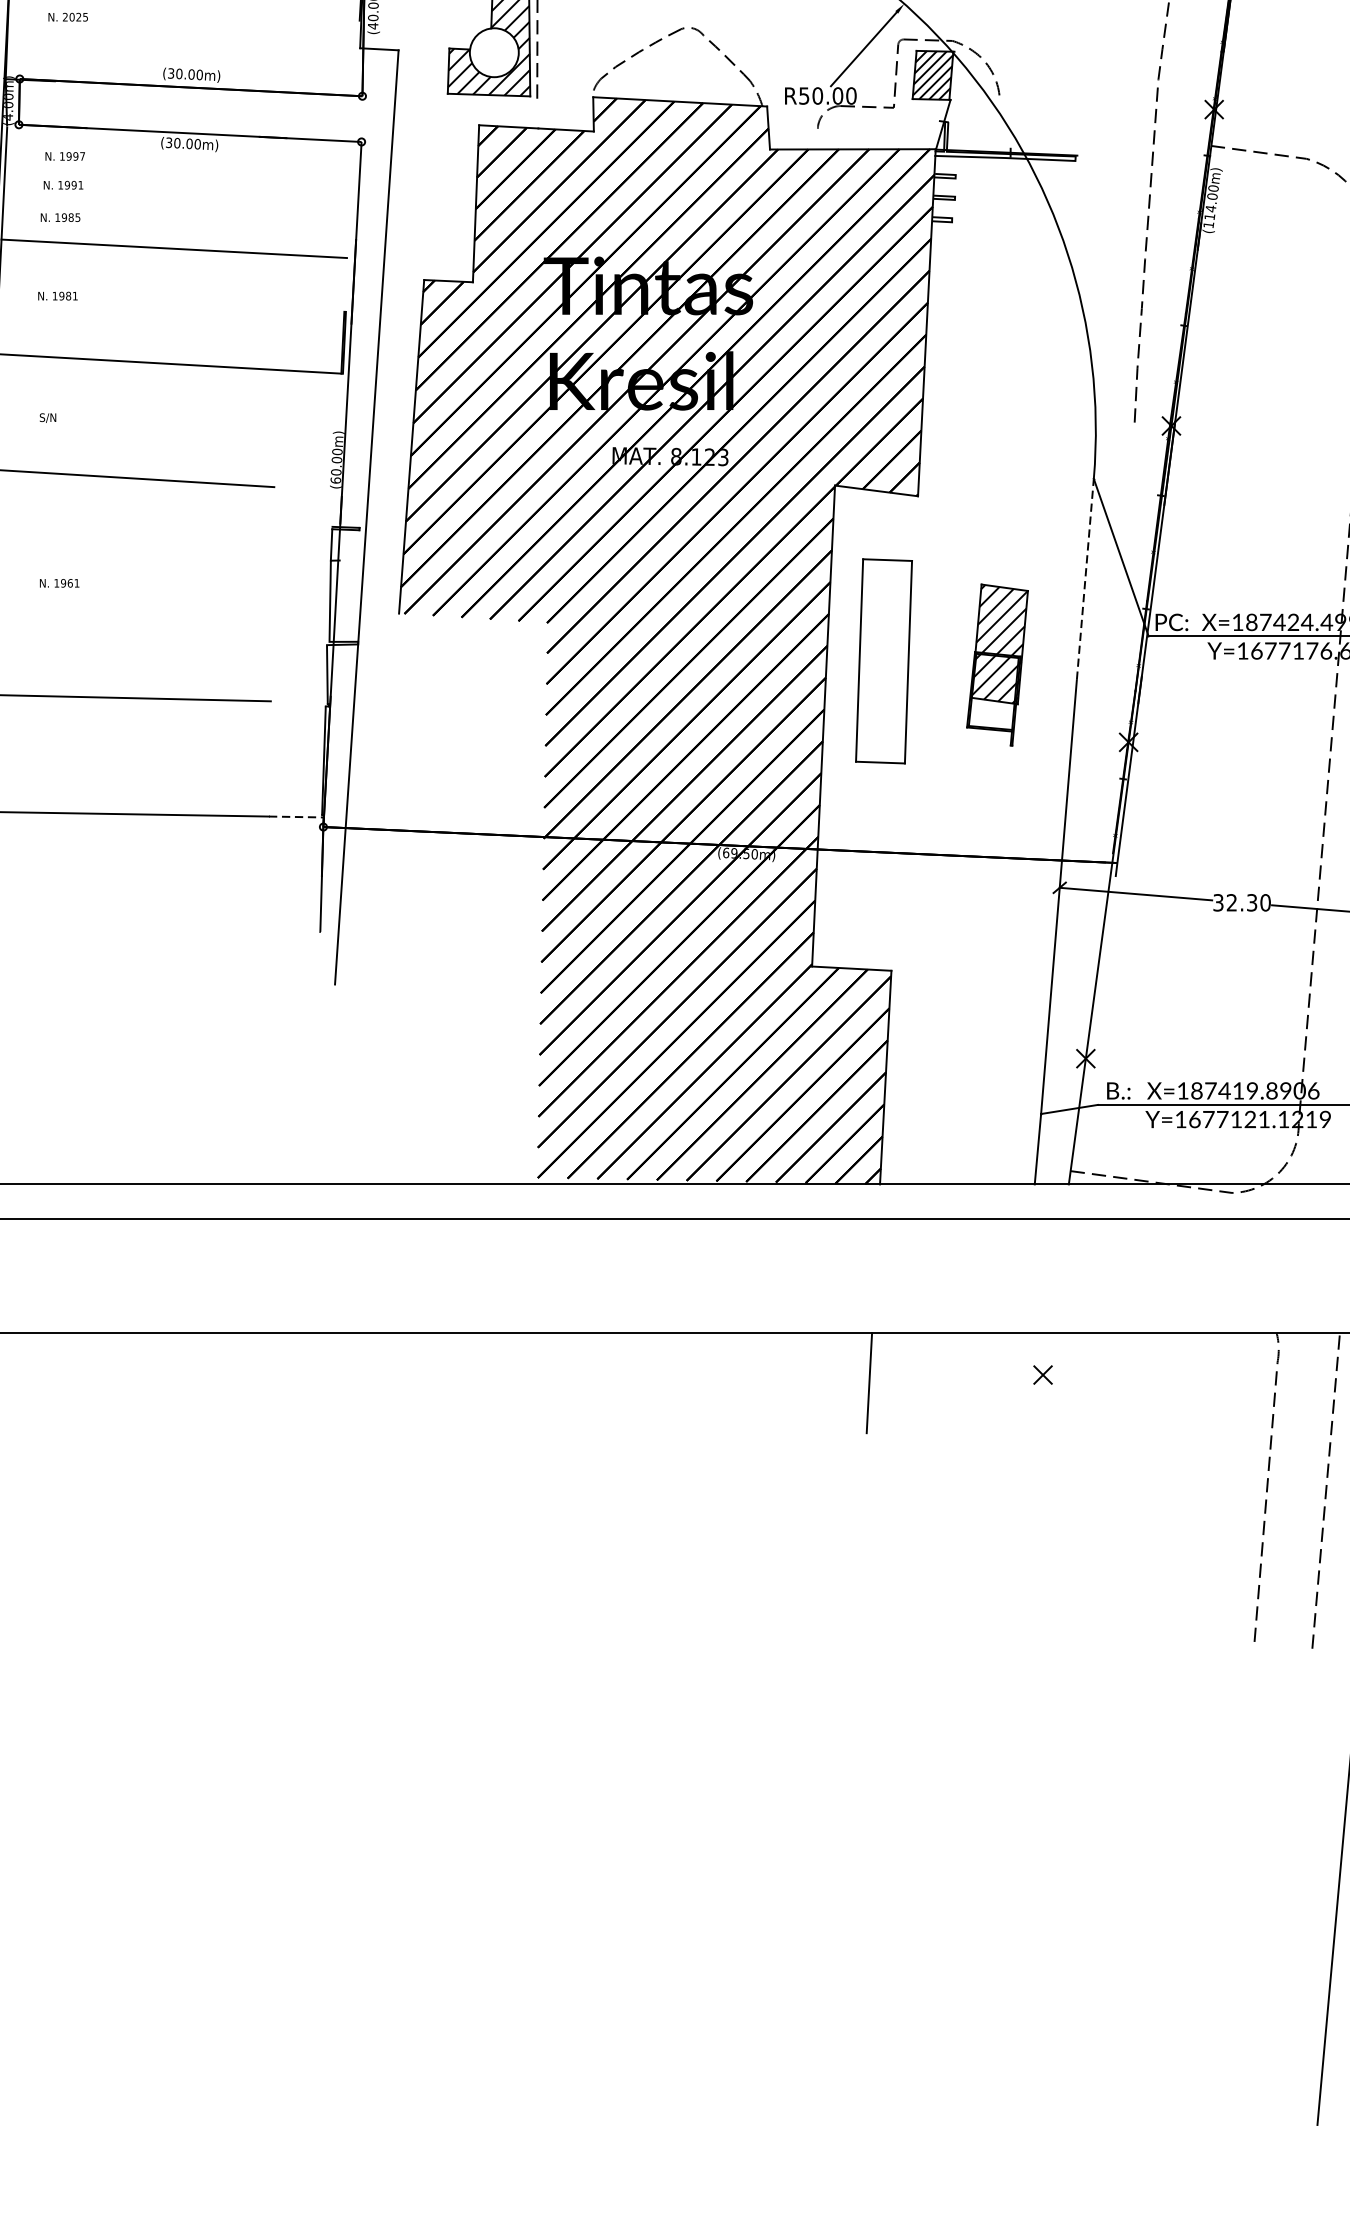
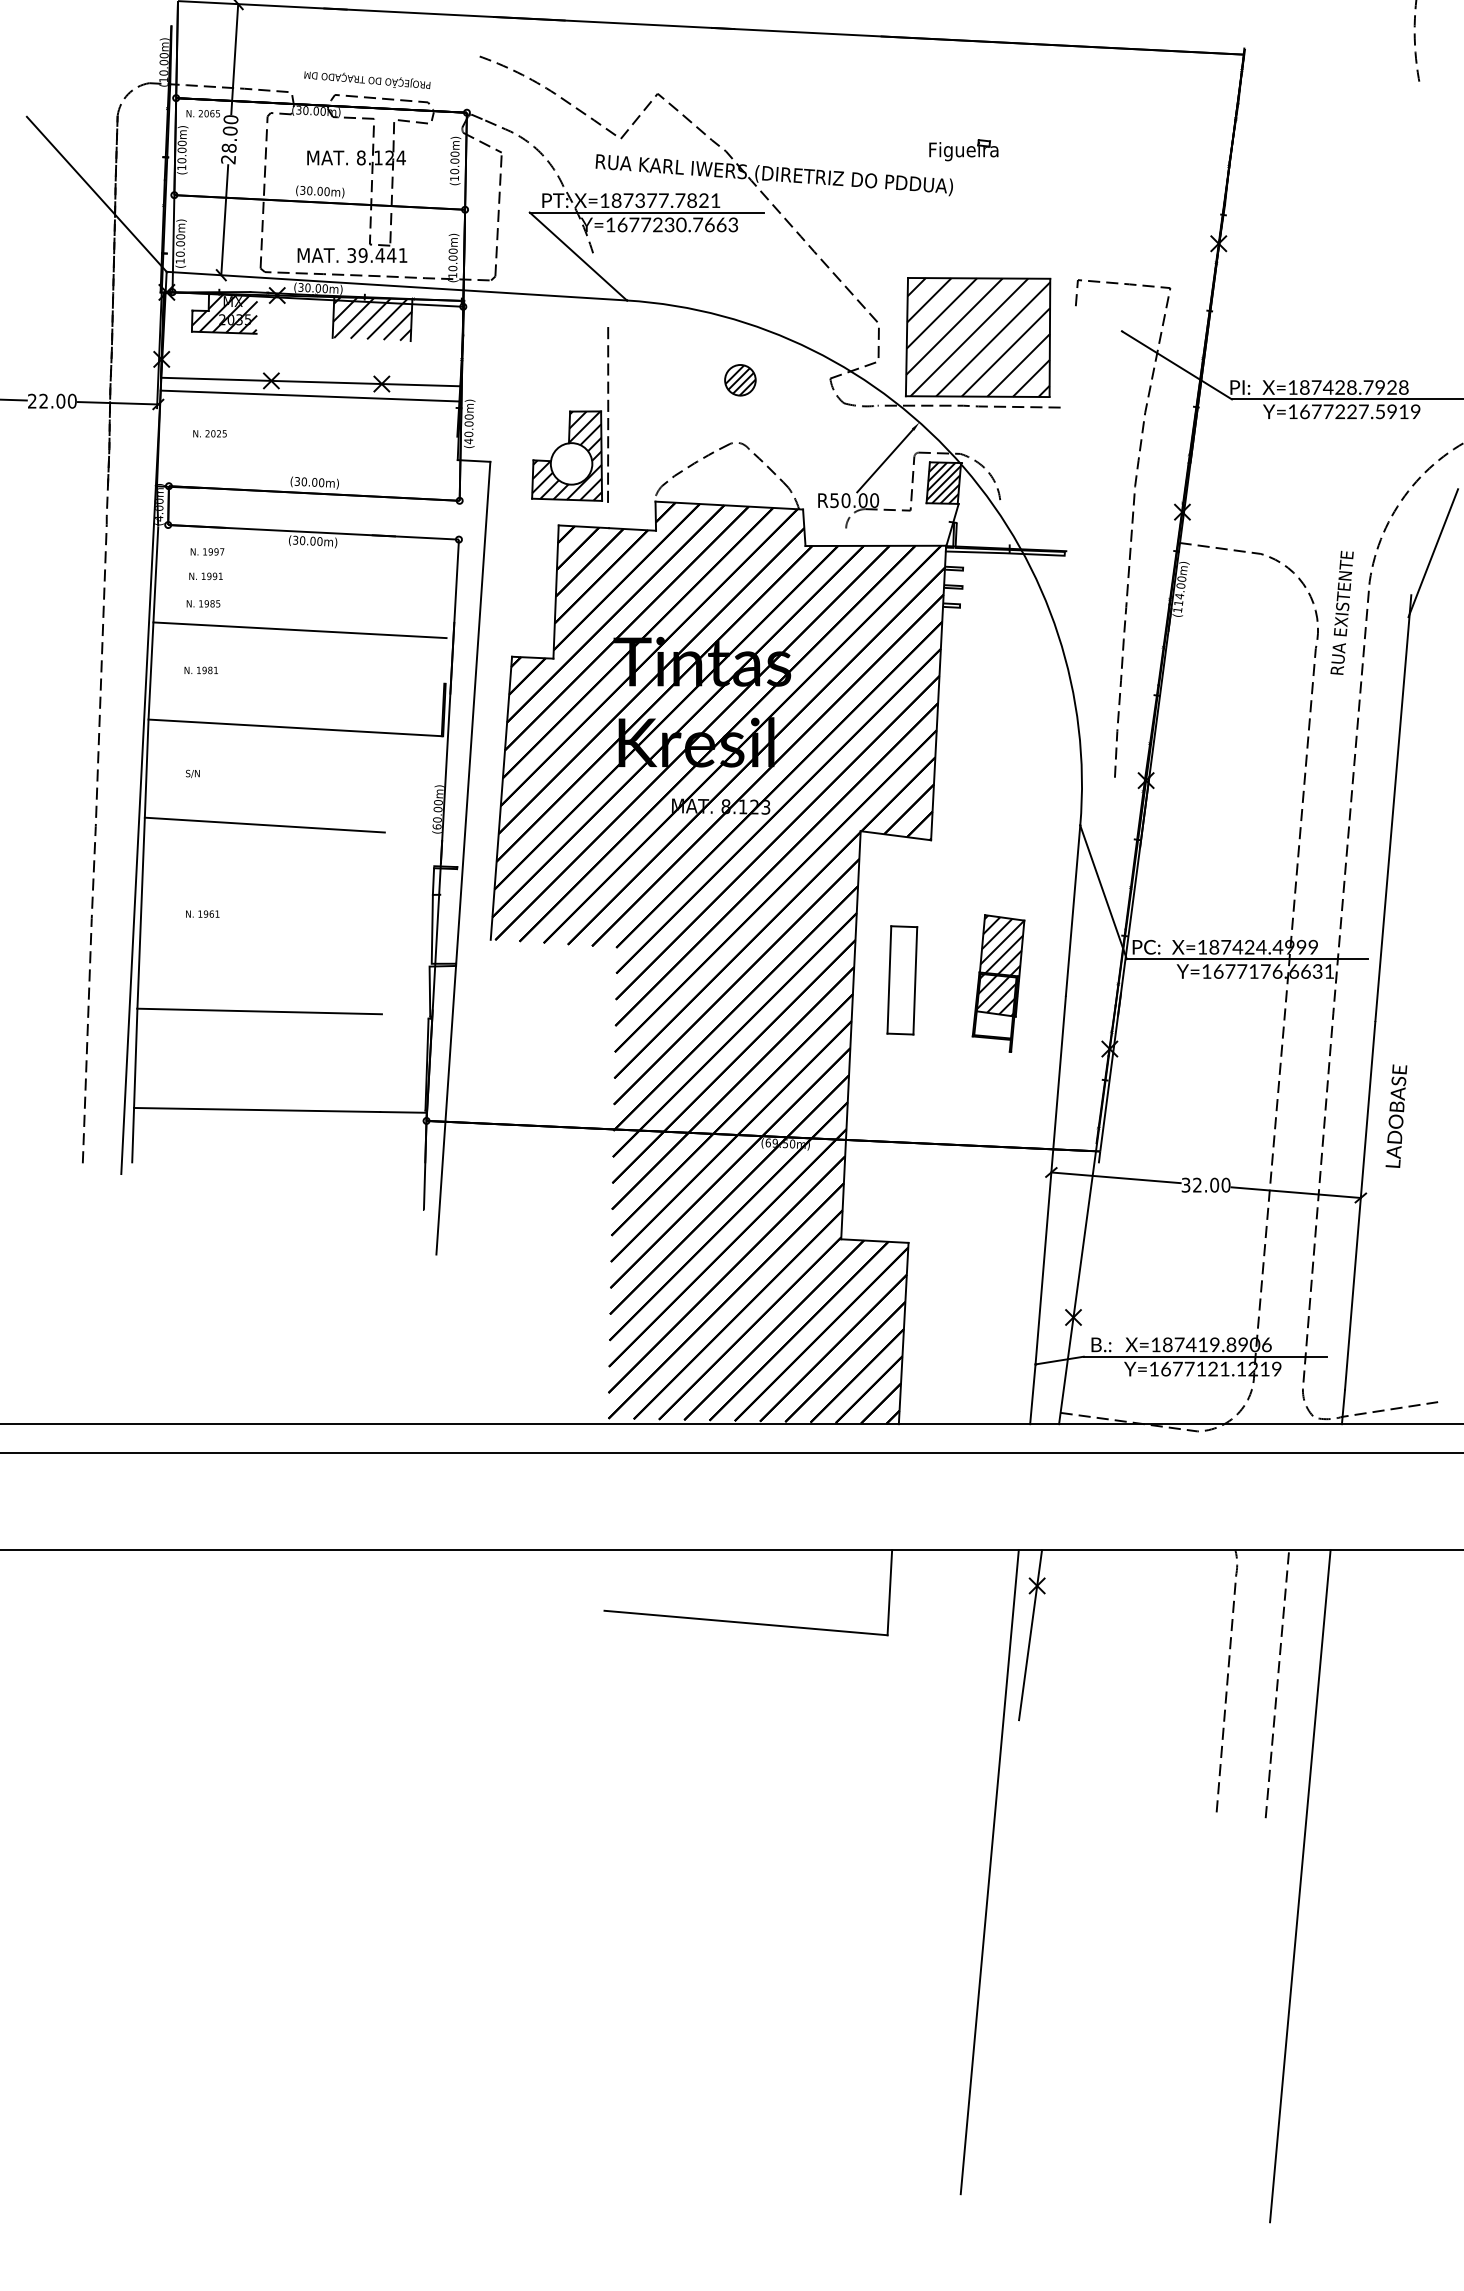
line: (1085, 579) -> (1073, 910), dashed -> solid
part: (884, 661) -> (902, 980), size x0.62
line: (297, 817) -> (404, 1112), dashed -> solid
text: (1252, 901) -> (1214, 1184), 32.30 -> 32.00
line: (699, 1418) -> (745, 1622), added
line: (1035, 1433) -> (1030, 1635), added
line: (986, 1712) -> (989, 1872), added

